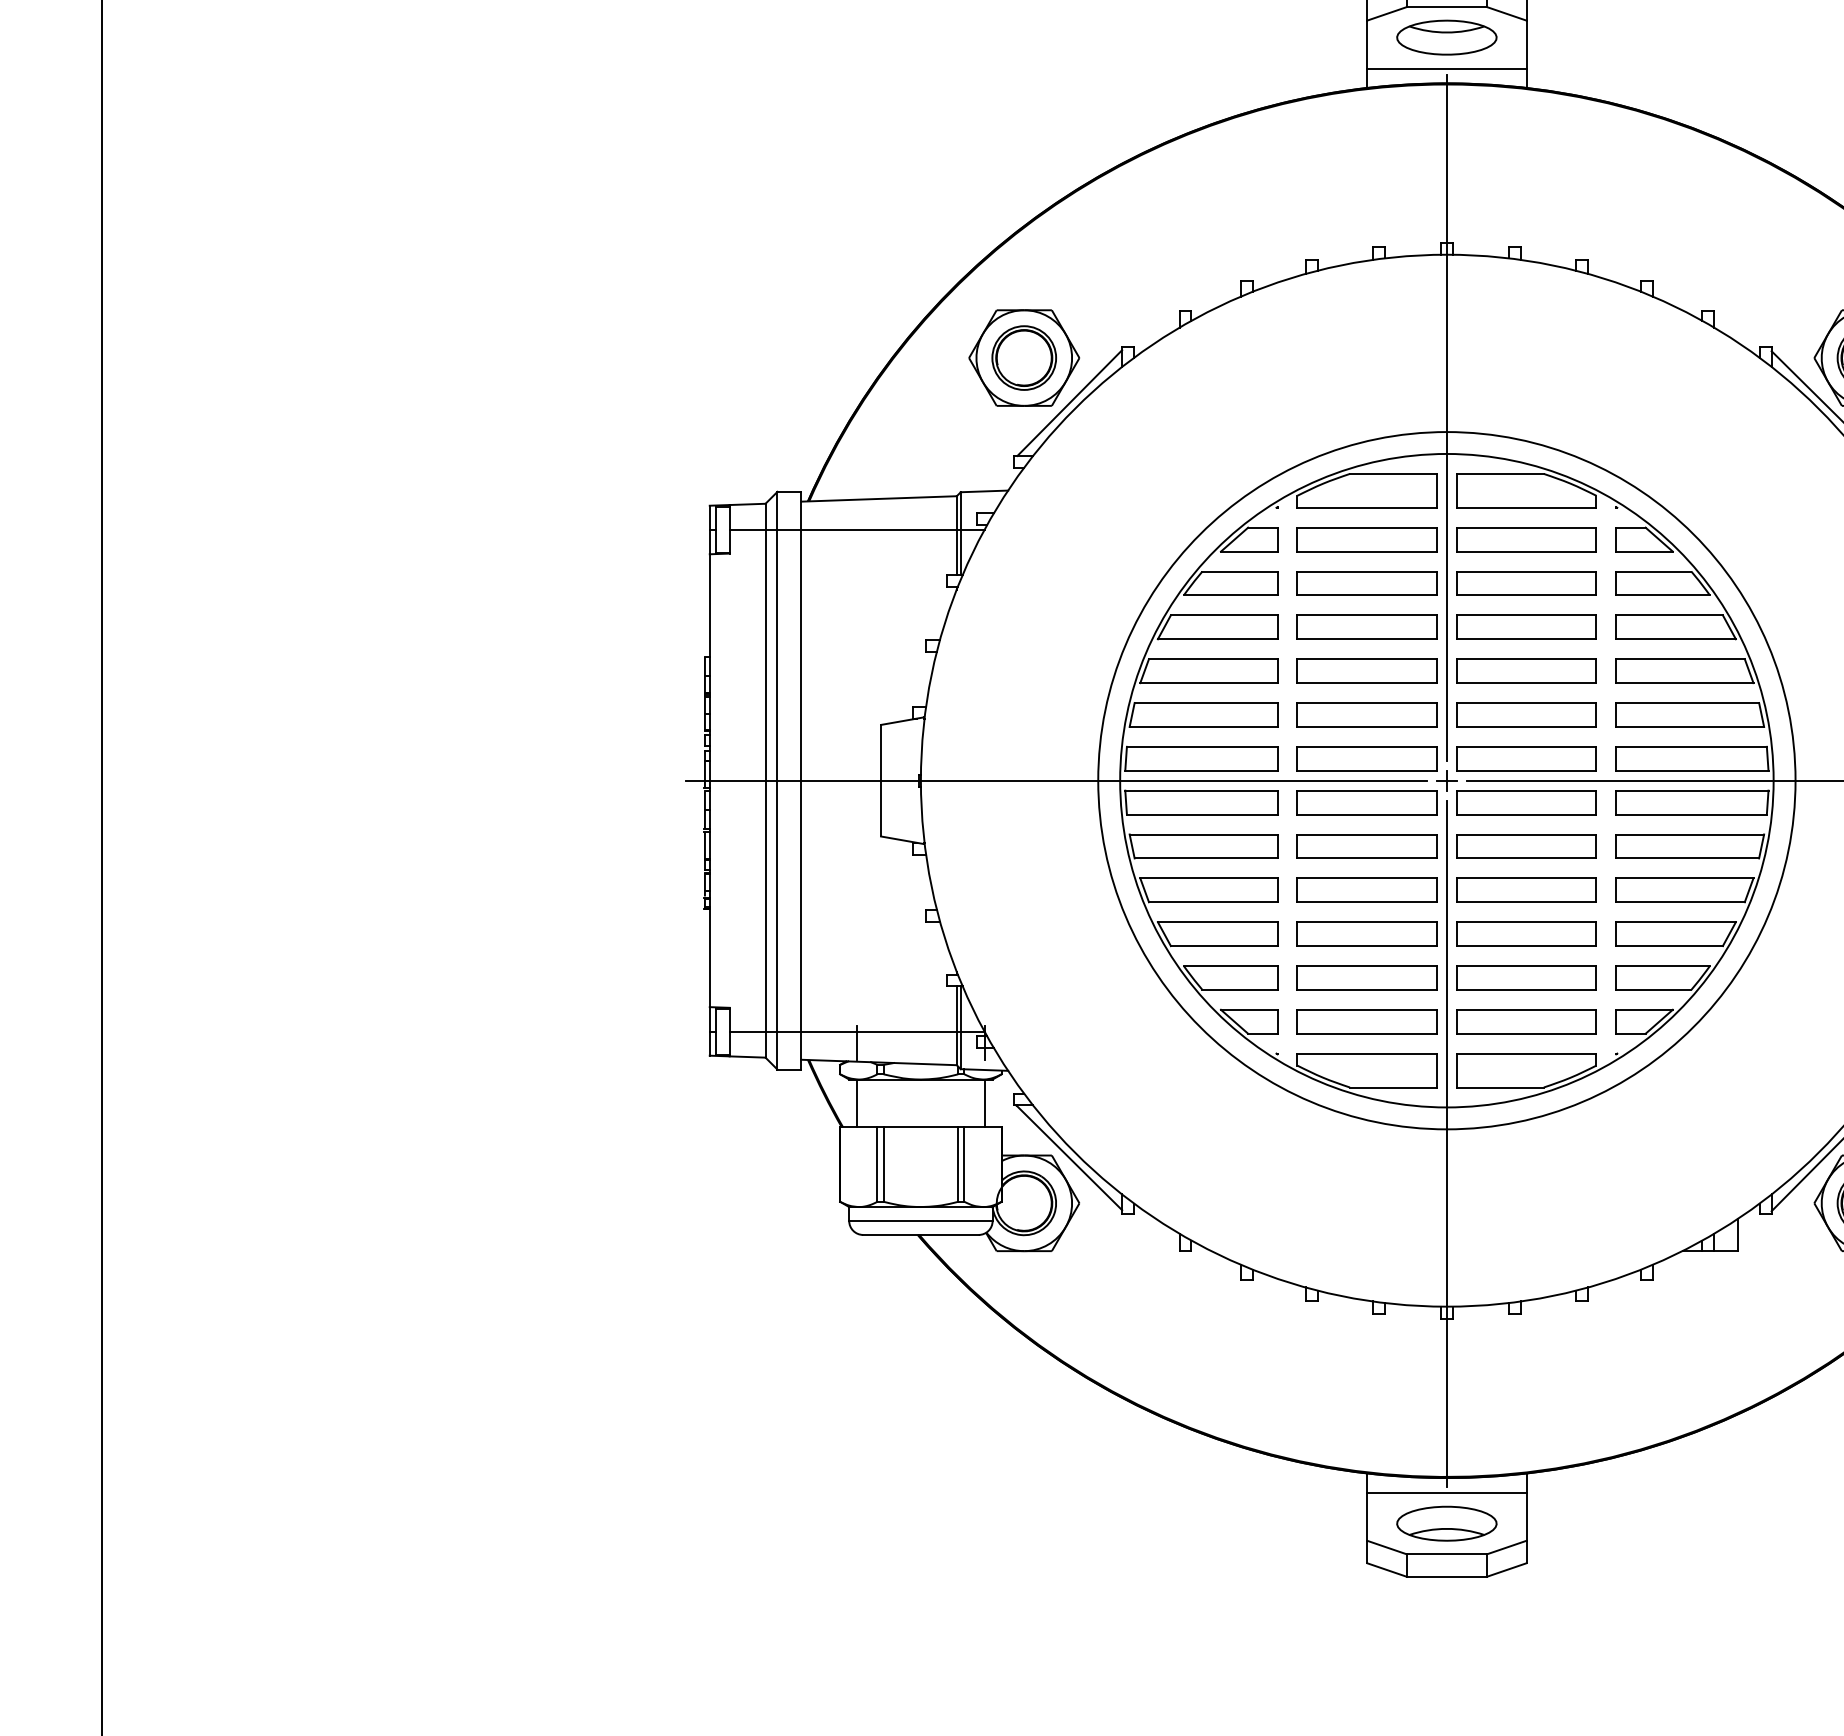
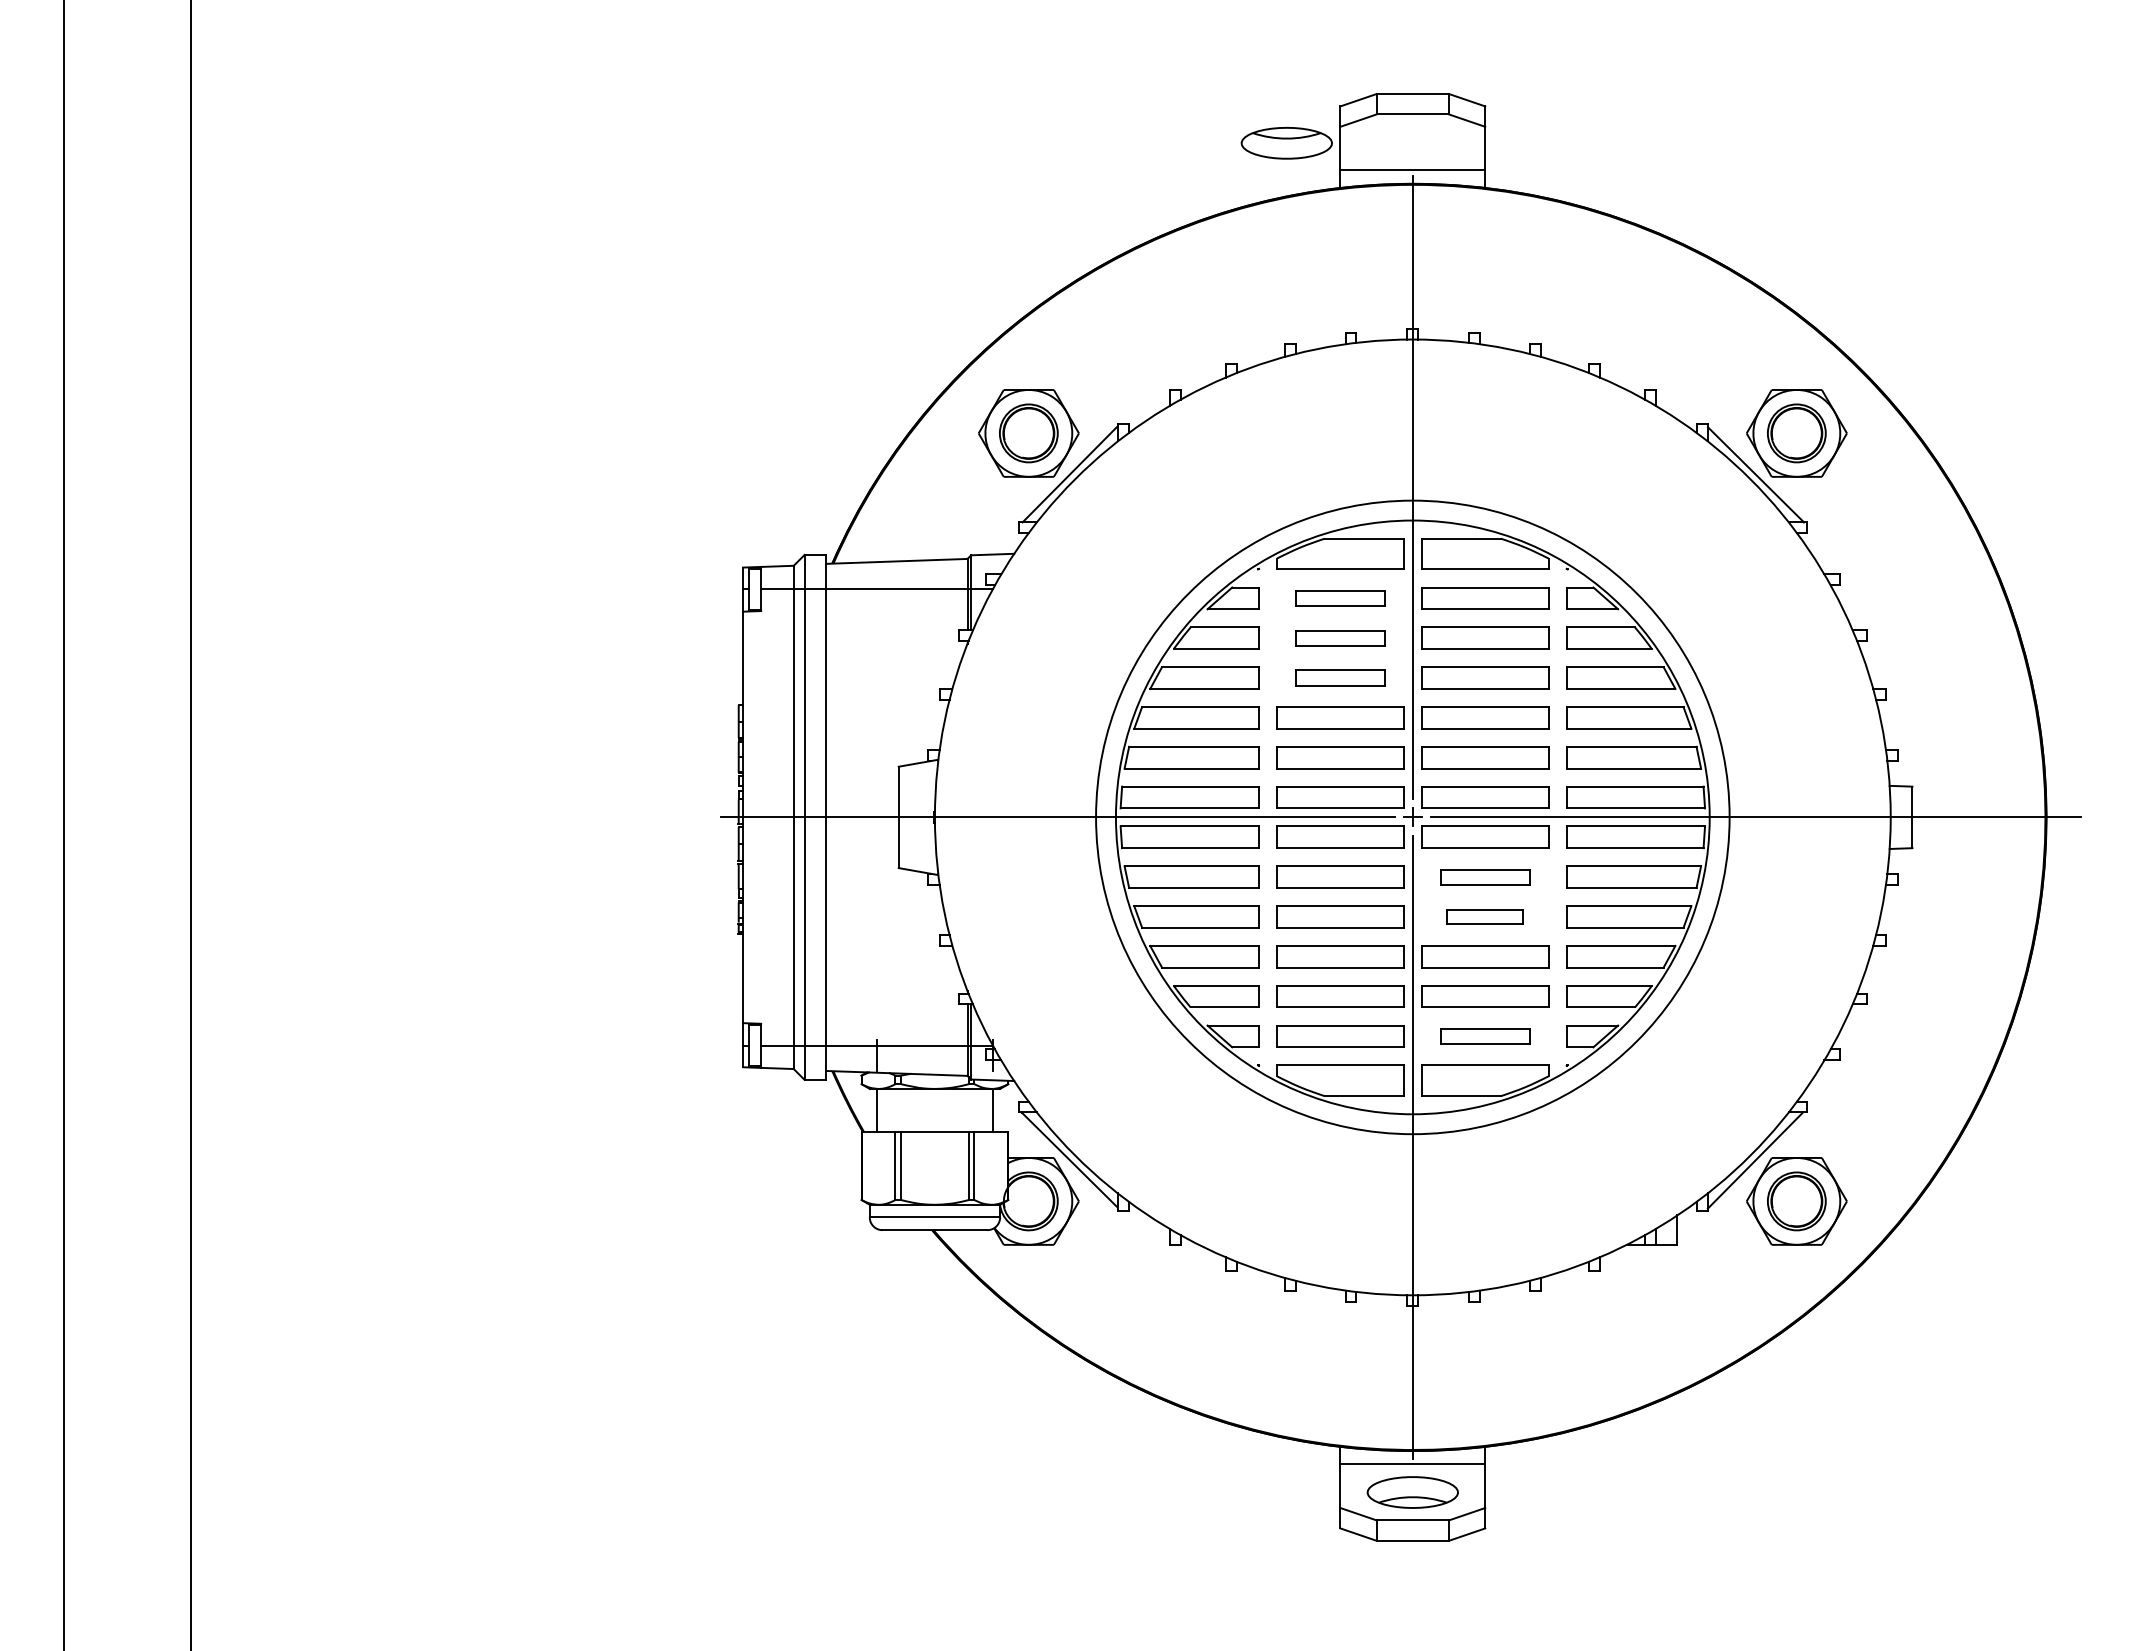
part: (1446, 36) -> (1286, 142), moved
part: (1367, 539) -> (1340, 598), size x0.7
part: (1367, 582) -> (1340, 637), size x0.7
part: (1367, 626) -> (1340, 677), size x0.7
part: (1526, 845) -> (1485, 876), size x0.7
part: (1526, 889) -> (1485, 916), size x0.6
part: (1526, 1021) -> (1485, 1036), size x0.7

